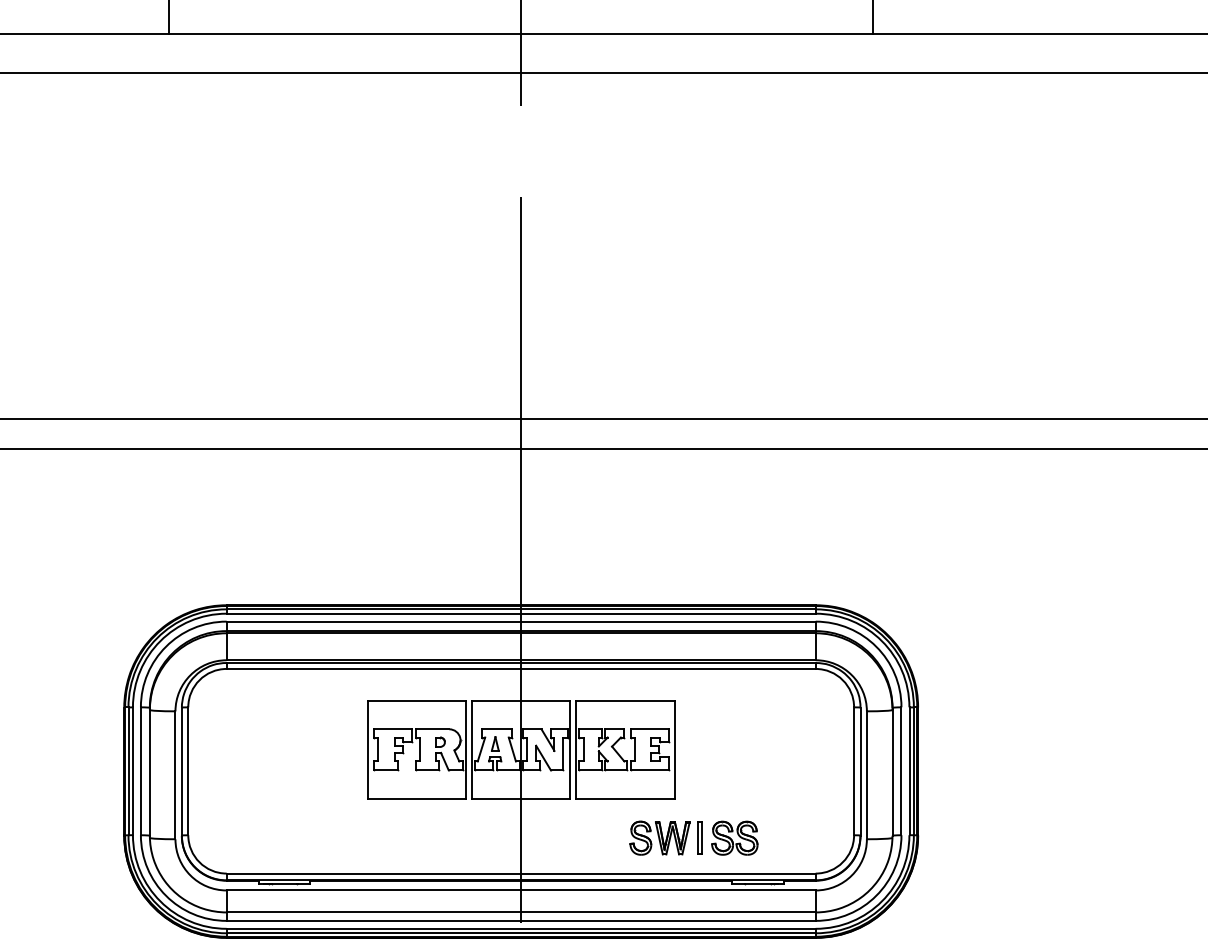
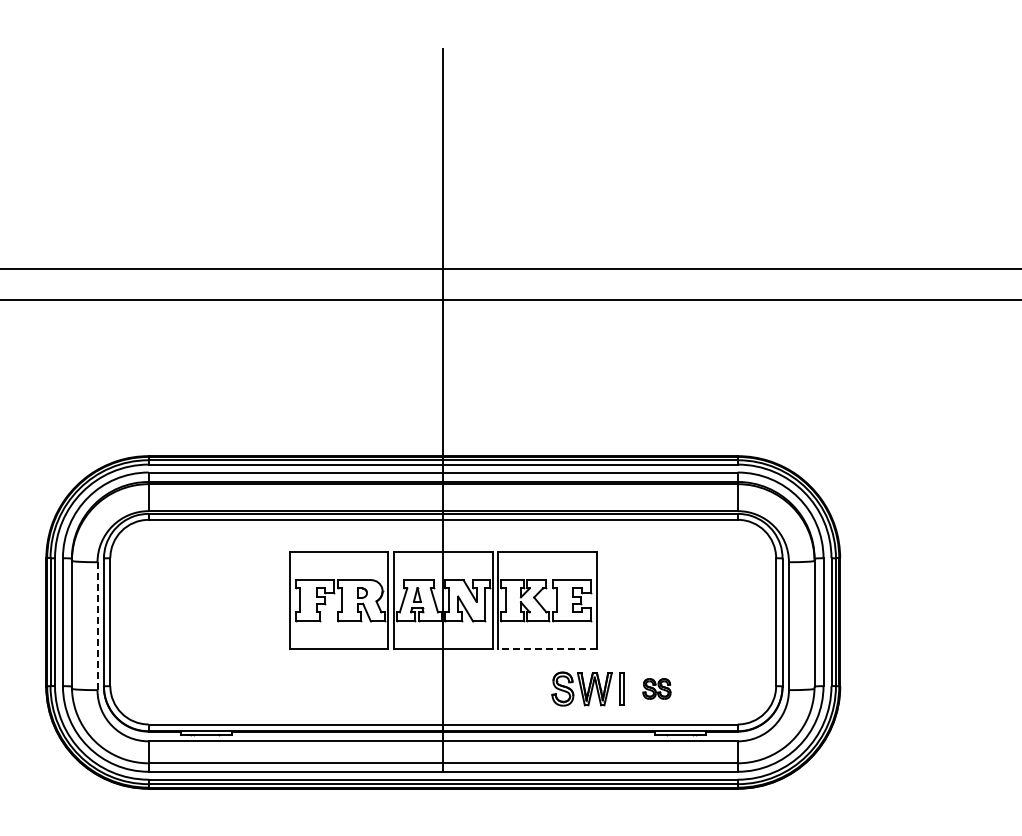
line: (175, 775) -> (97, 626), solid -> dashed
line: (625, 798) -> (547, 649), solid -> dashed
part: (734, 837) -> (656, 688), size x0.6

